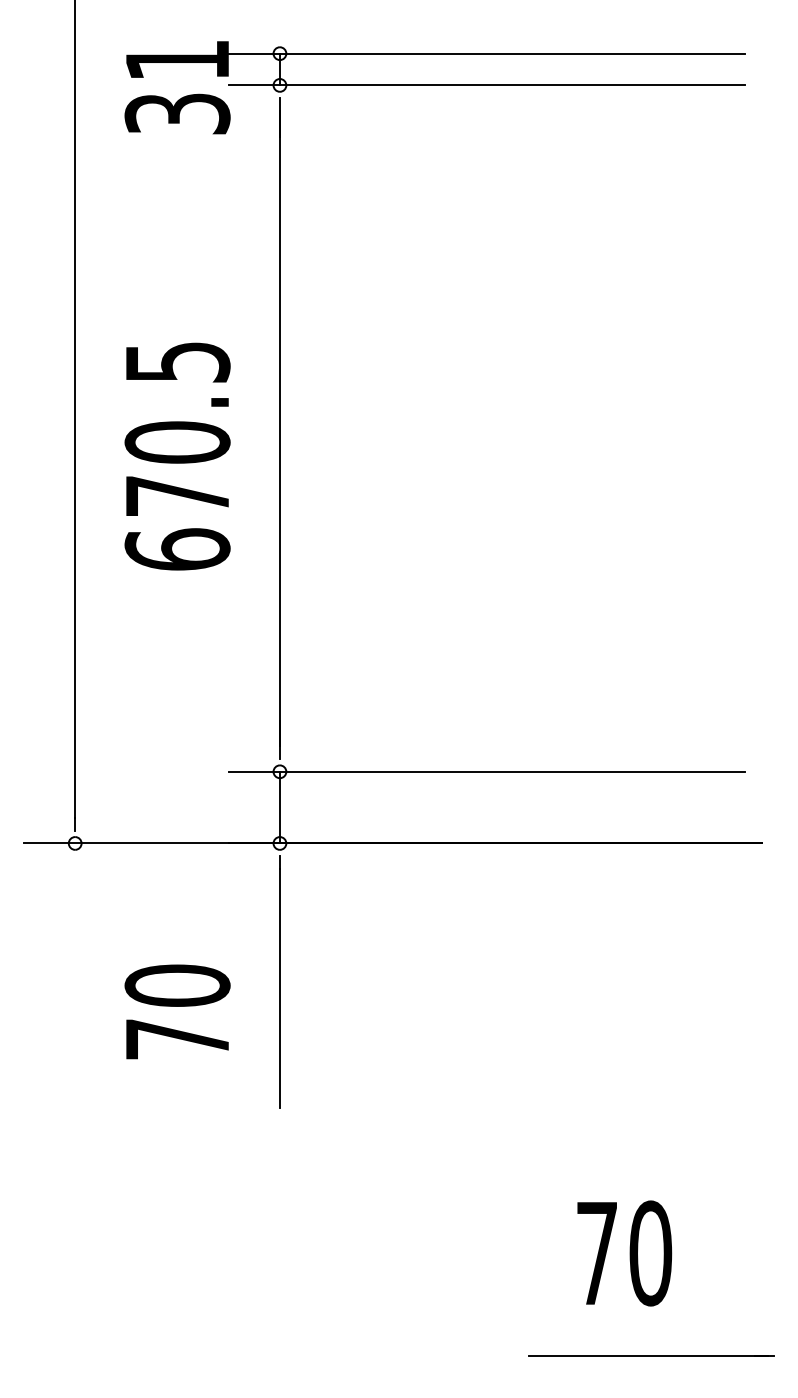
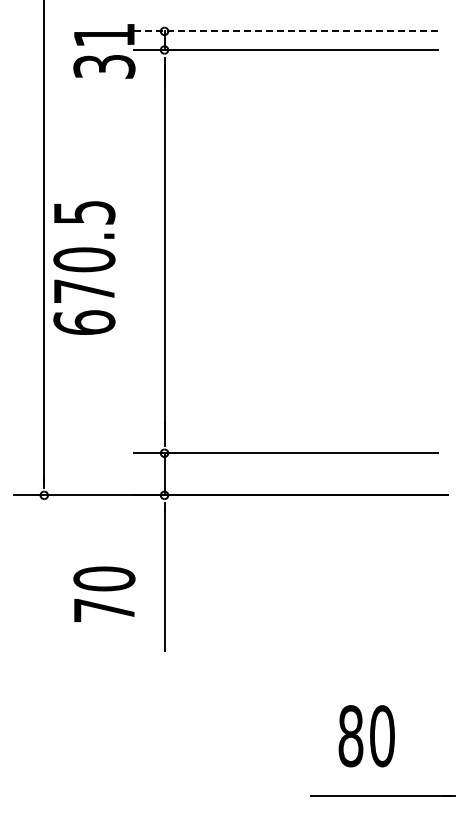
line: (487, 53) -> (286, 31), solid -> dashed
text: (177, 455) -> (84, 267), moved
text: (596, 1253) -> (350, 736), 70 -> 80

